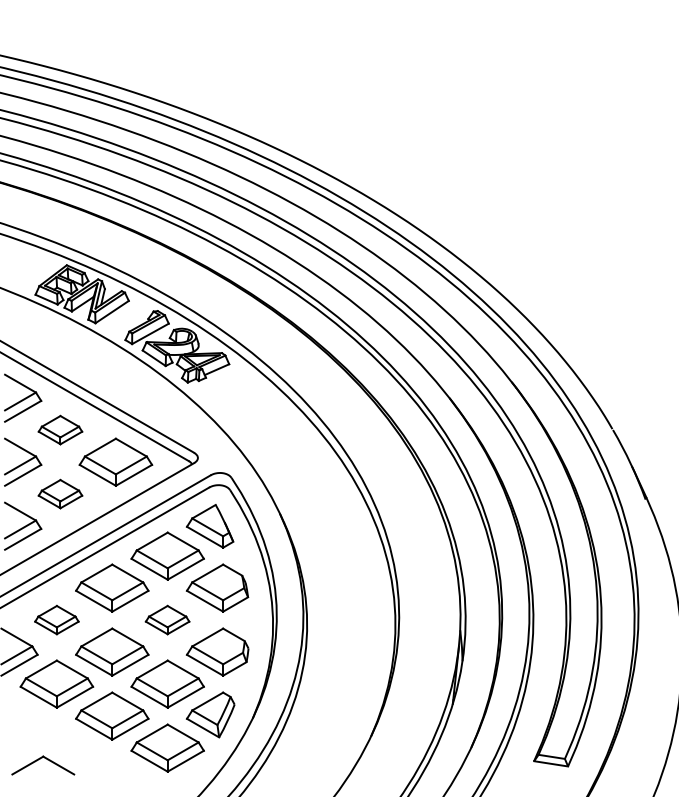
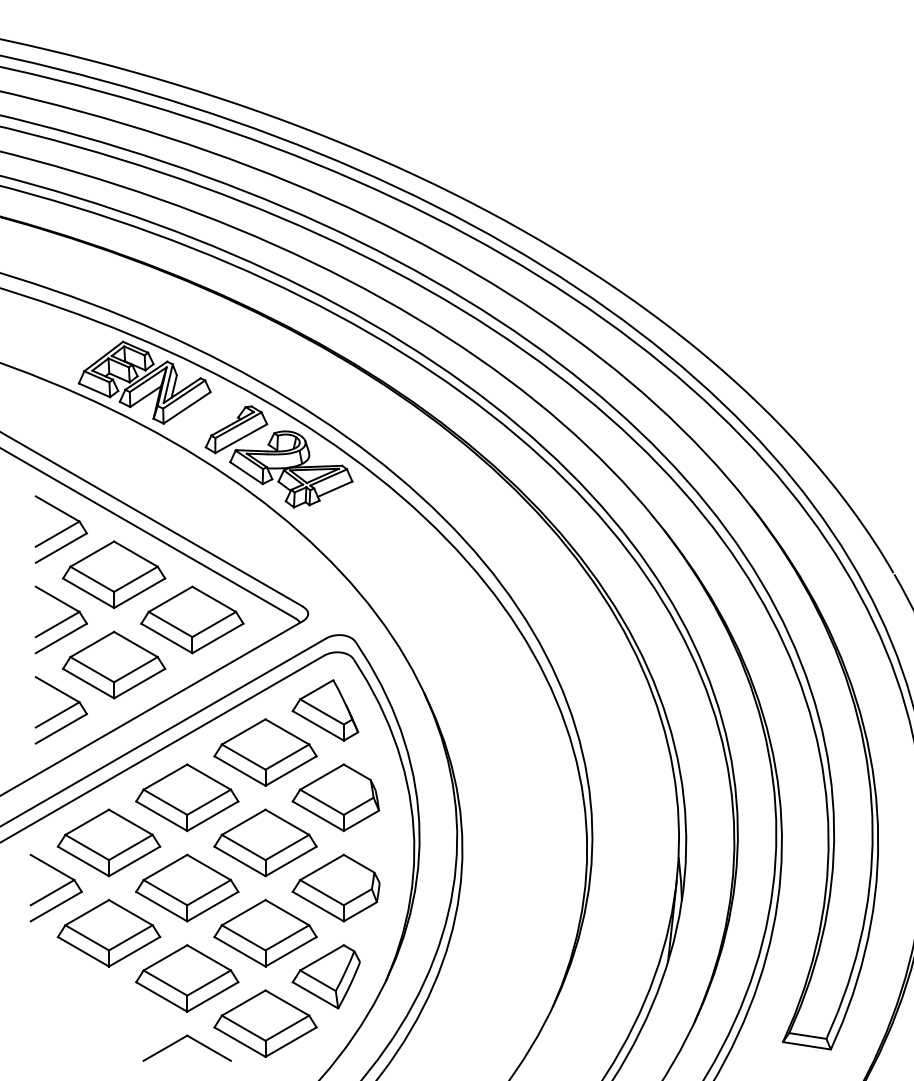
part: (60, 429) -> (114, 573), size x1.67
part: (60, 493) -> (114, 664), size x1.67
part: (56, 619) -> (108, 841), size x1.67
part: (167, 619) -> (265, 841), size x1.67
part: (47, 760) -> (193, 1041), moved

